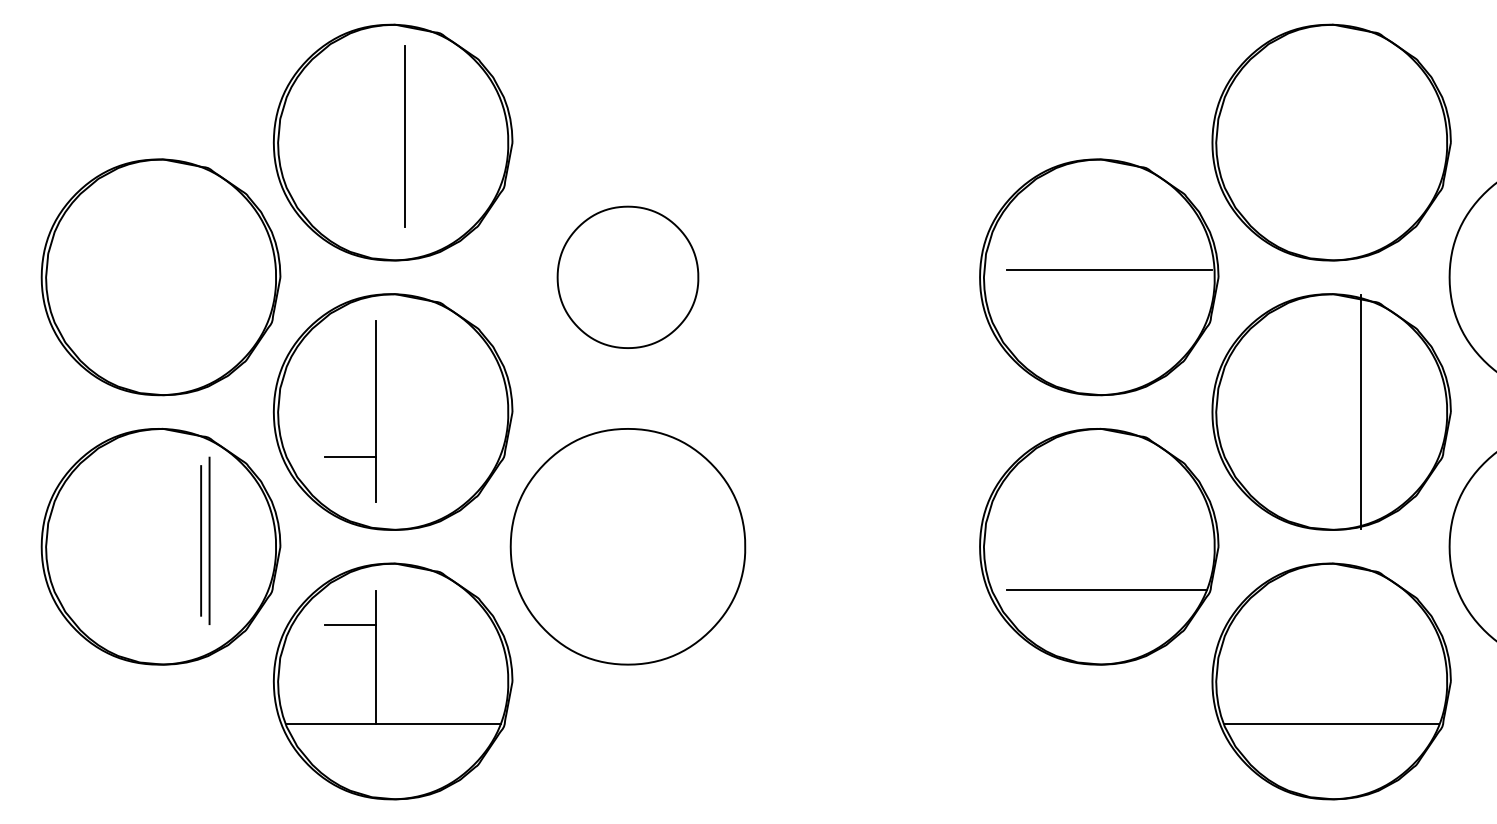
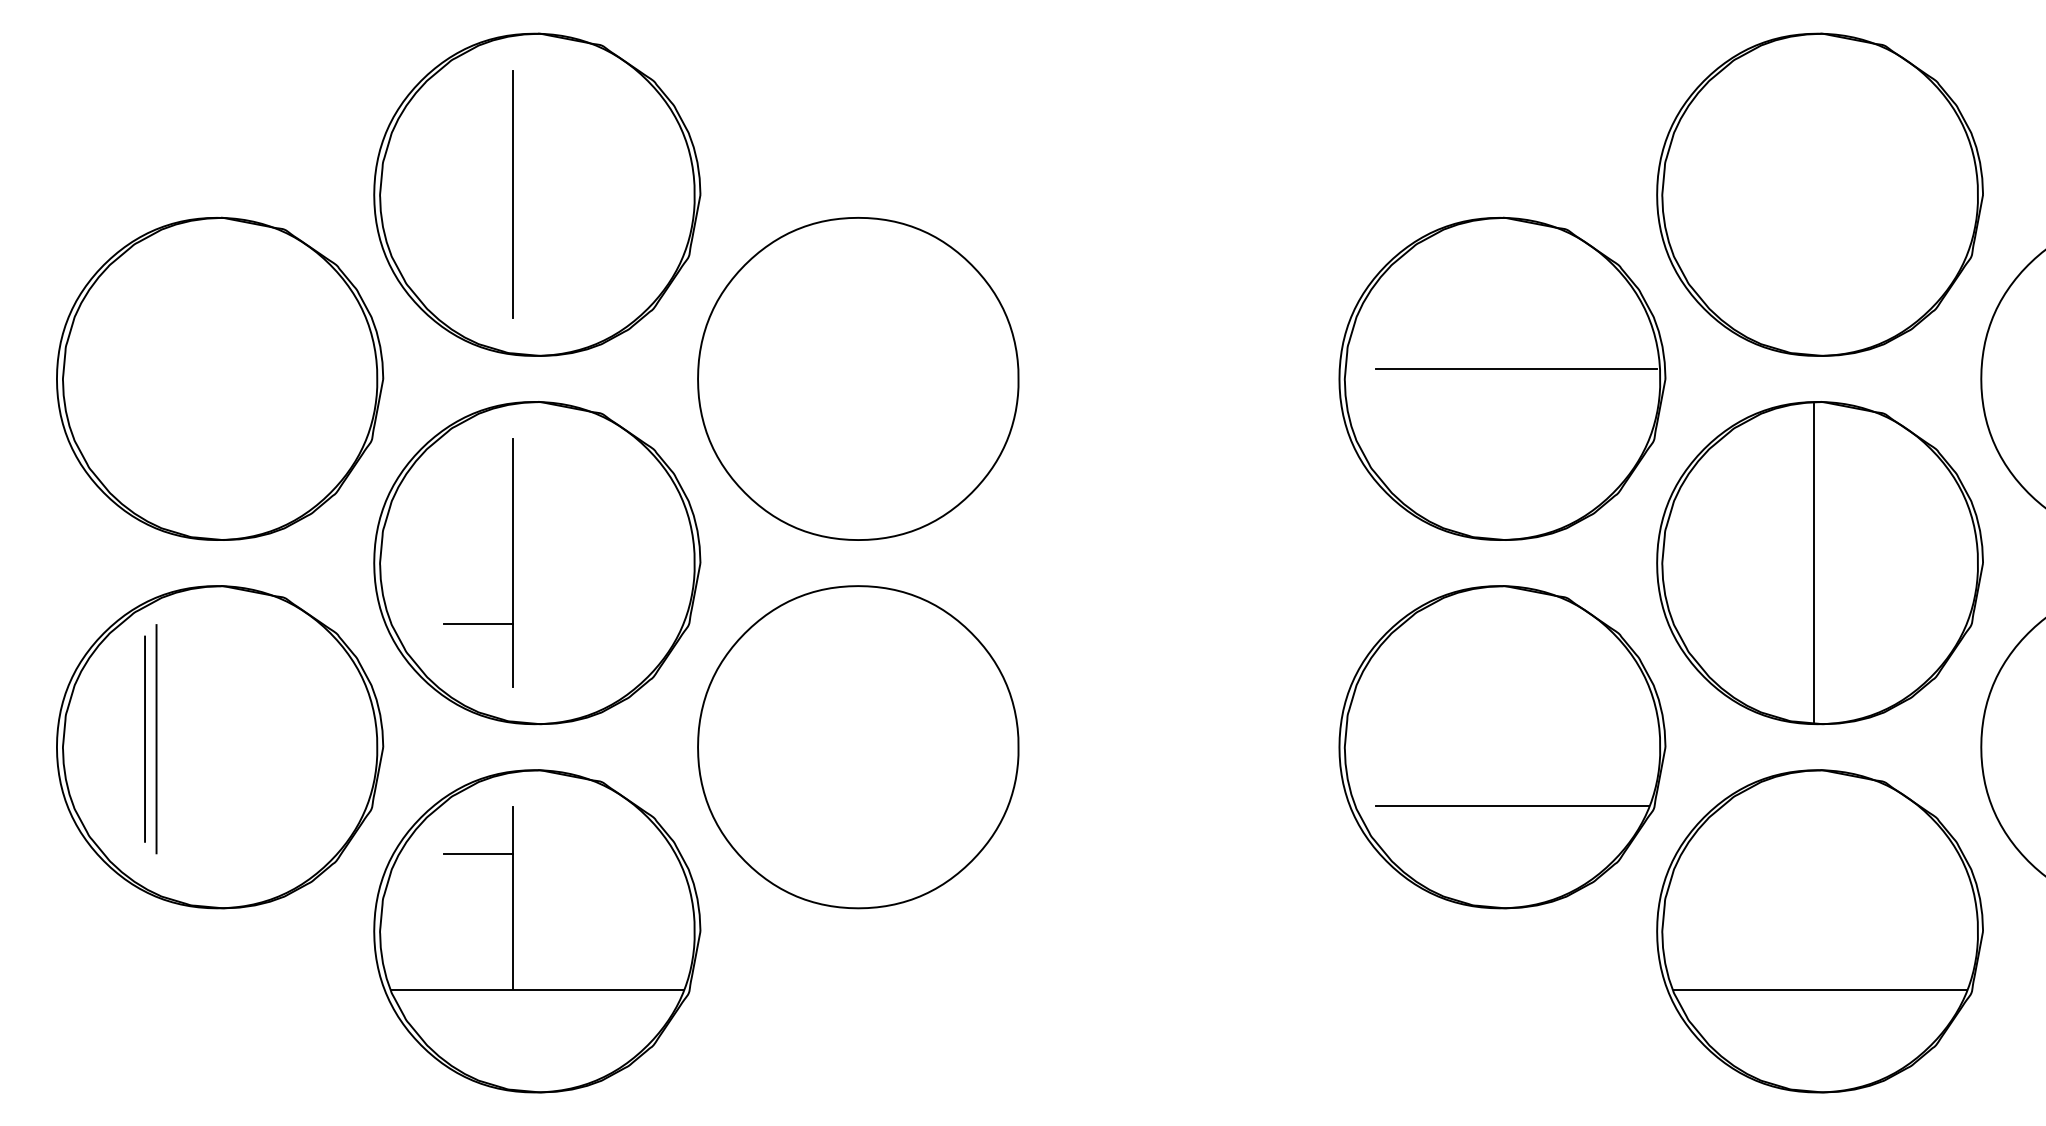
line: (404, 136) -> (513, 194), moved
part: (627, 277) -> (857, 379), size x1.67
line: (1360, 411) -> (1813, 562), moved
part: (205, 540) -> (150, 738), moved

